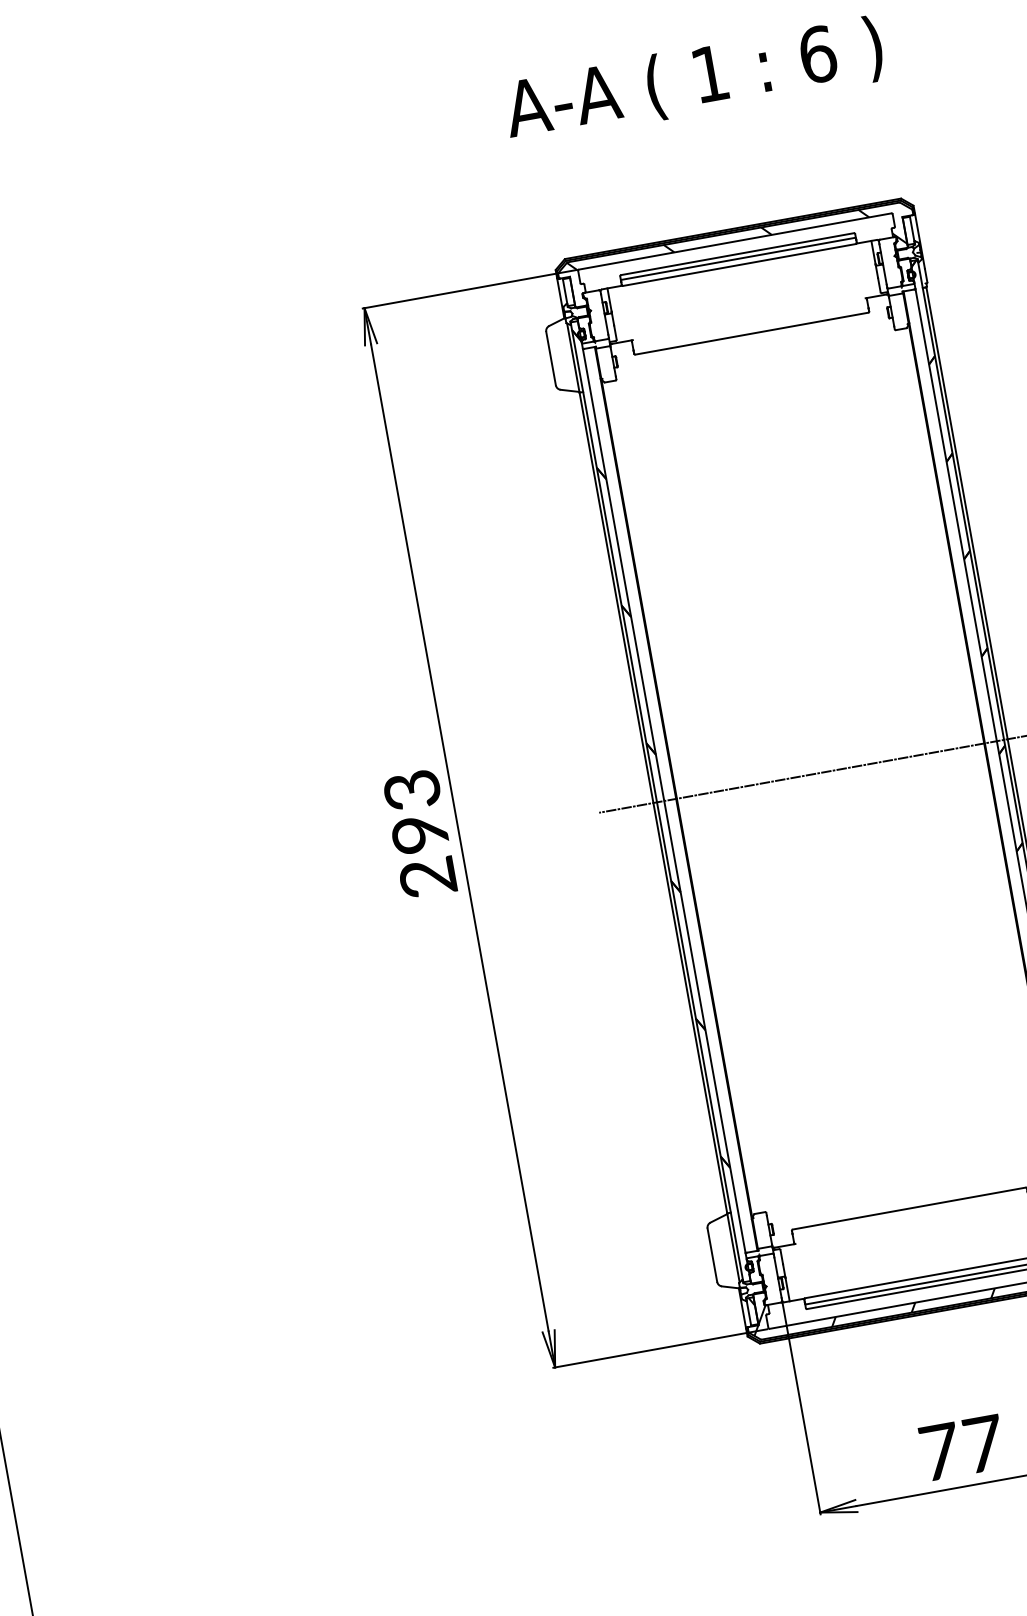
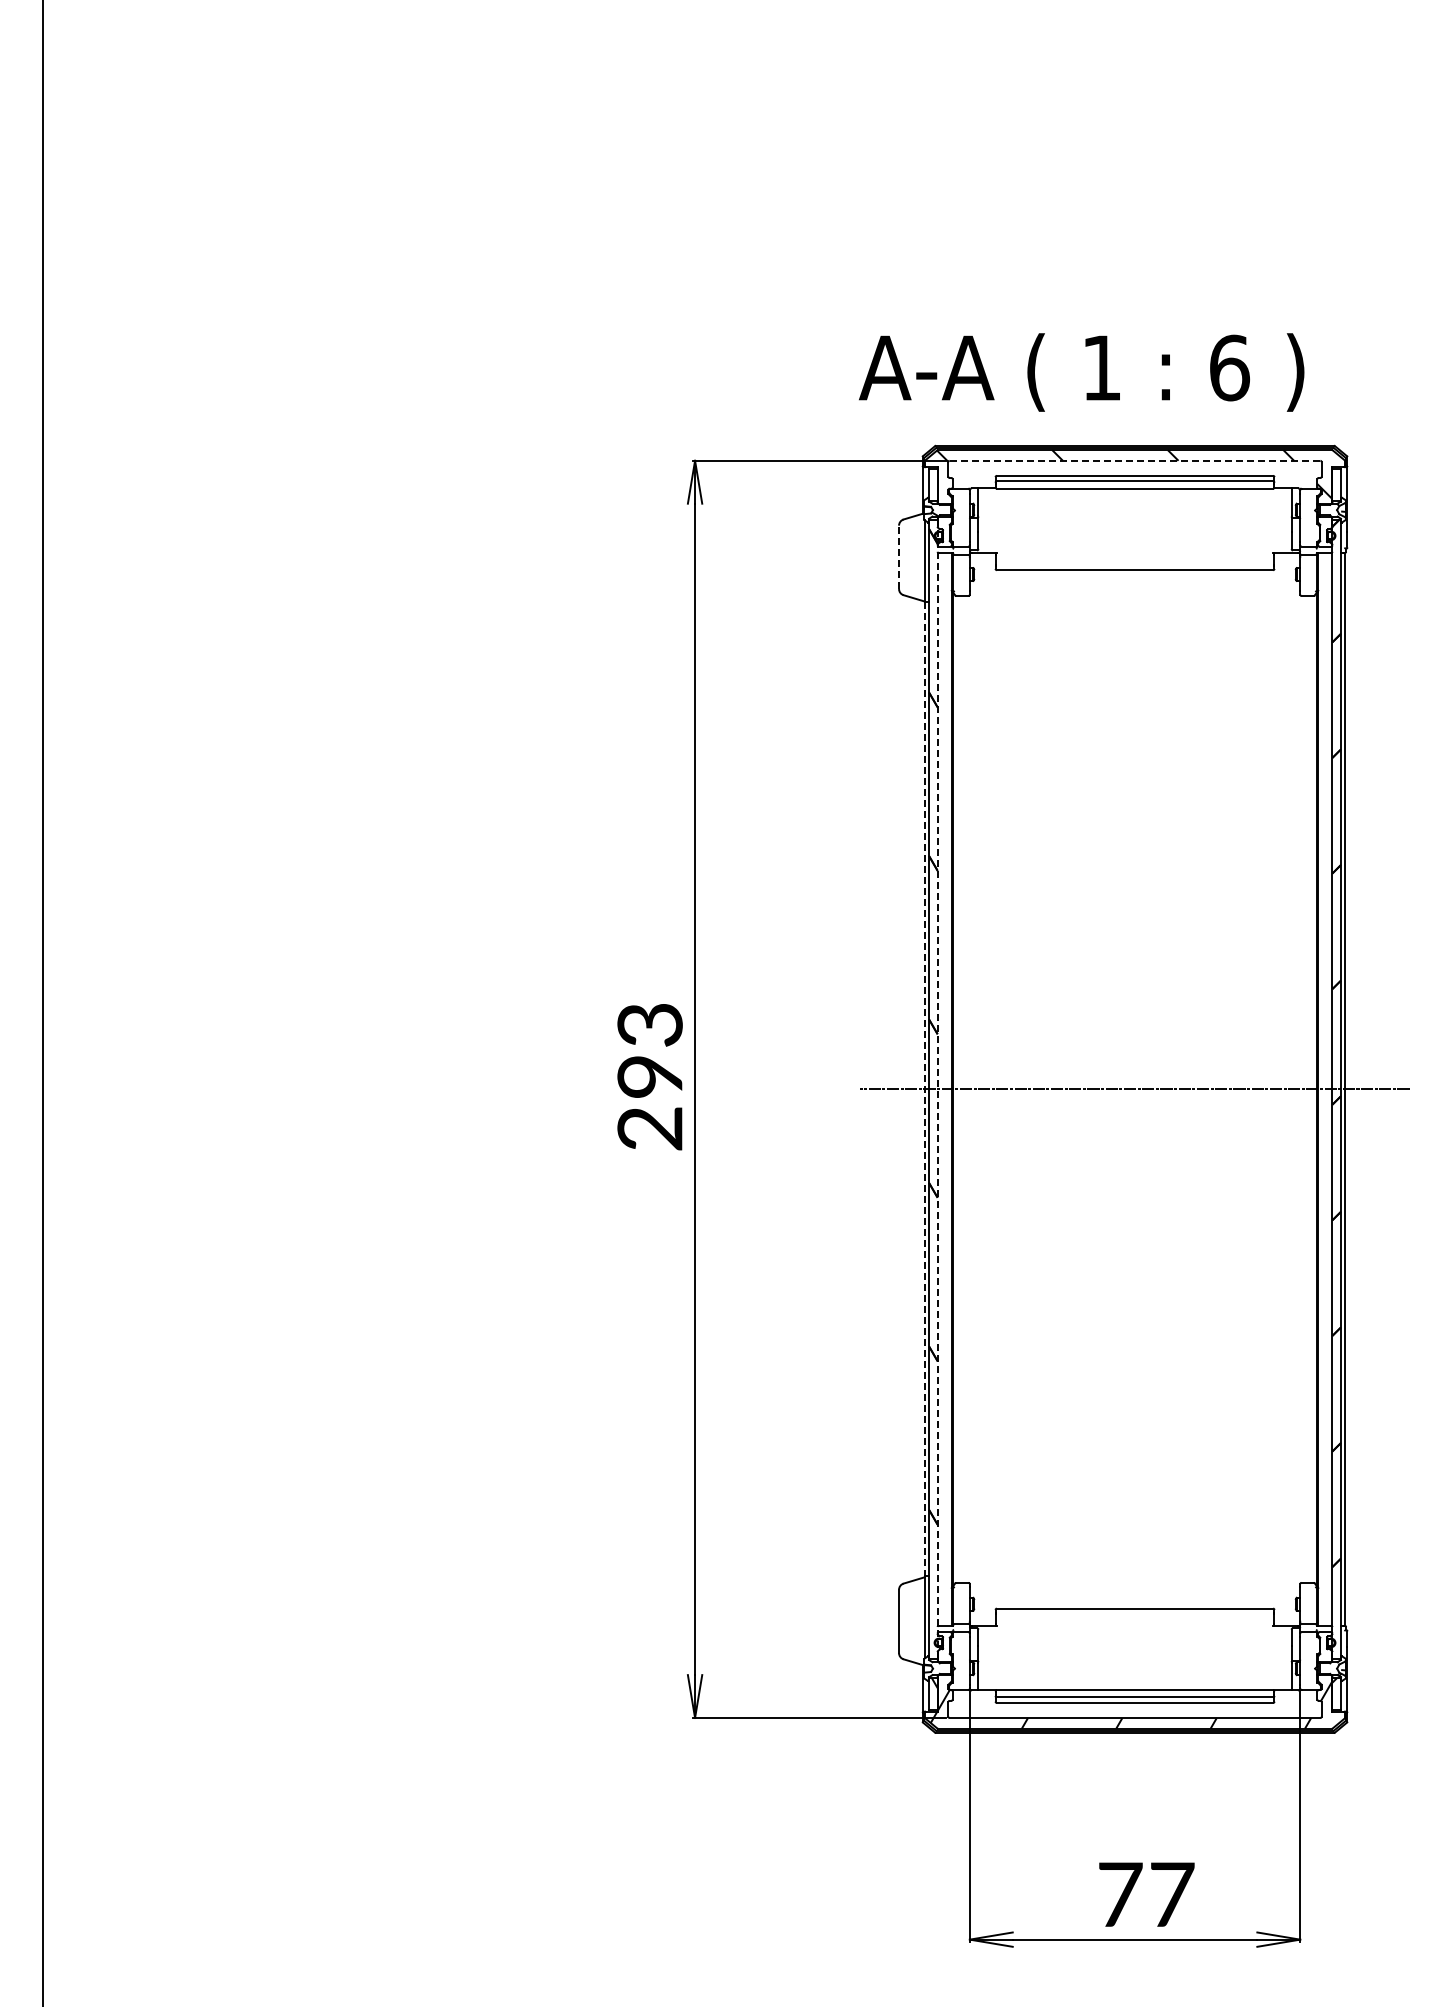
text: (693, 80) -> (1081, 372), moved
line: (735, 241) -> (1135, 460), solid -> dashed
line: (551, 358) -> (899, 557), solid -> dashed
line: (664, 801) -> (937, 1089), solid -> dashed
line: (653, 803) -> (924, 1089), solid -> dashed

